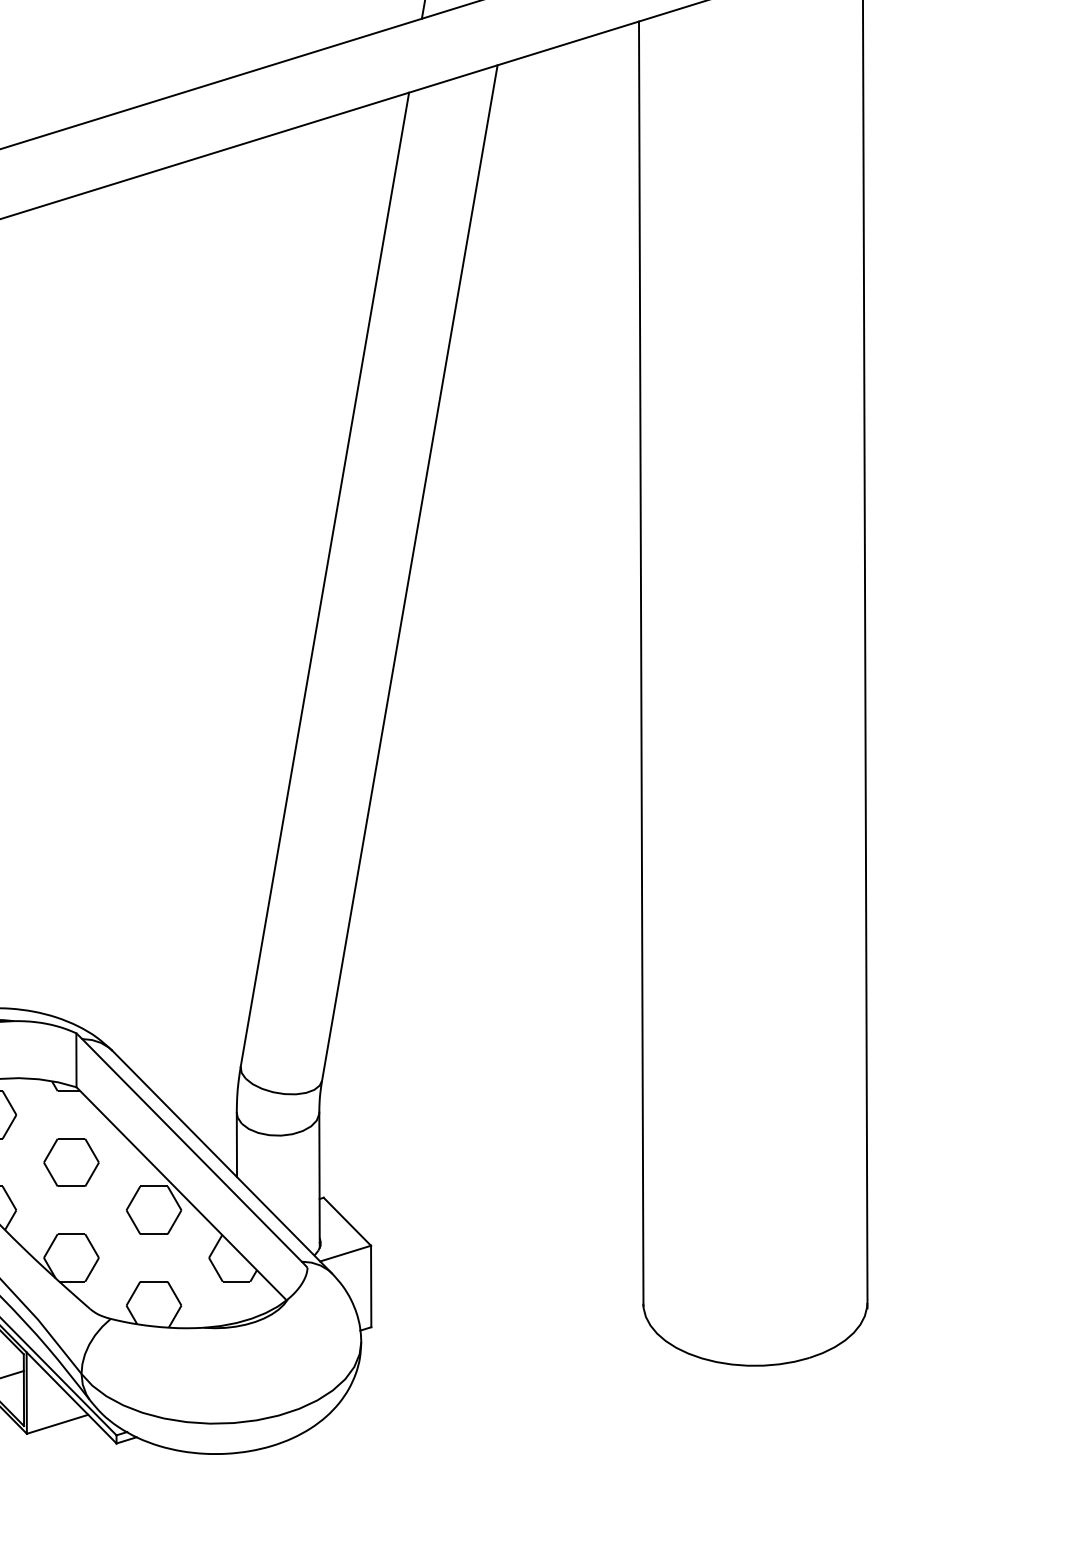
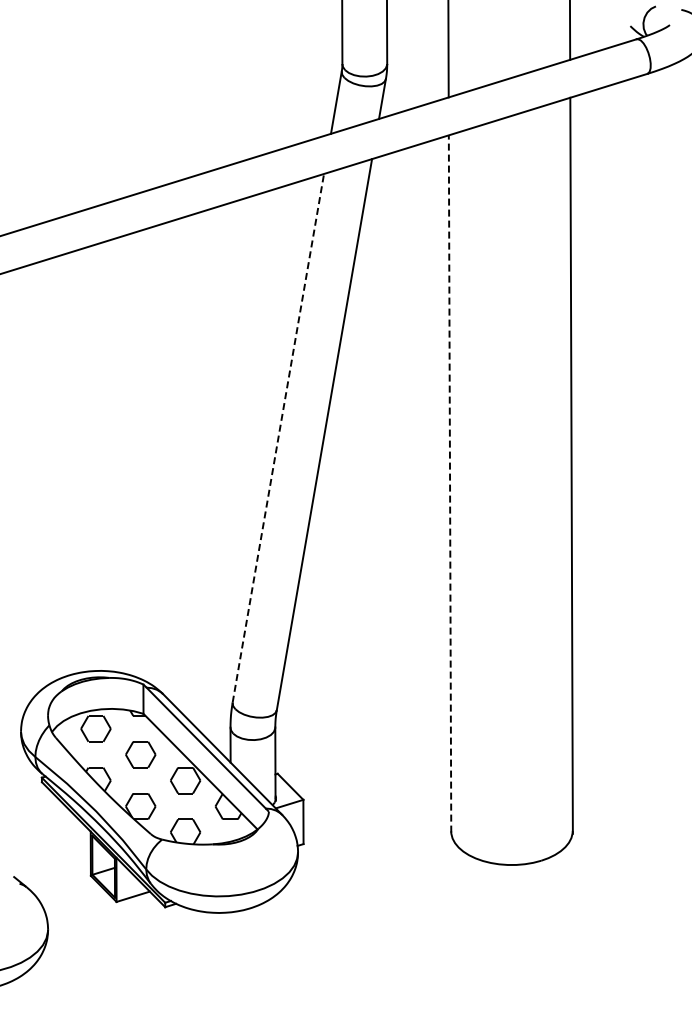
line: (325, 578) -> (278, 437), solid -> dashed
line: (642, 662) -> (450, 483), solid -> dashed

